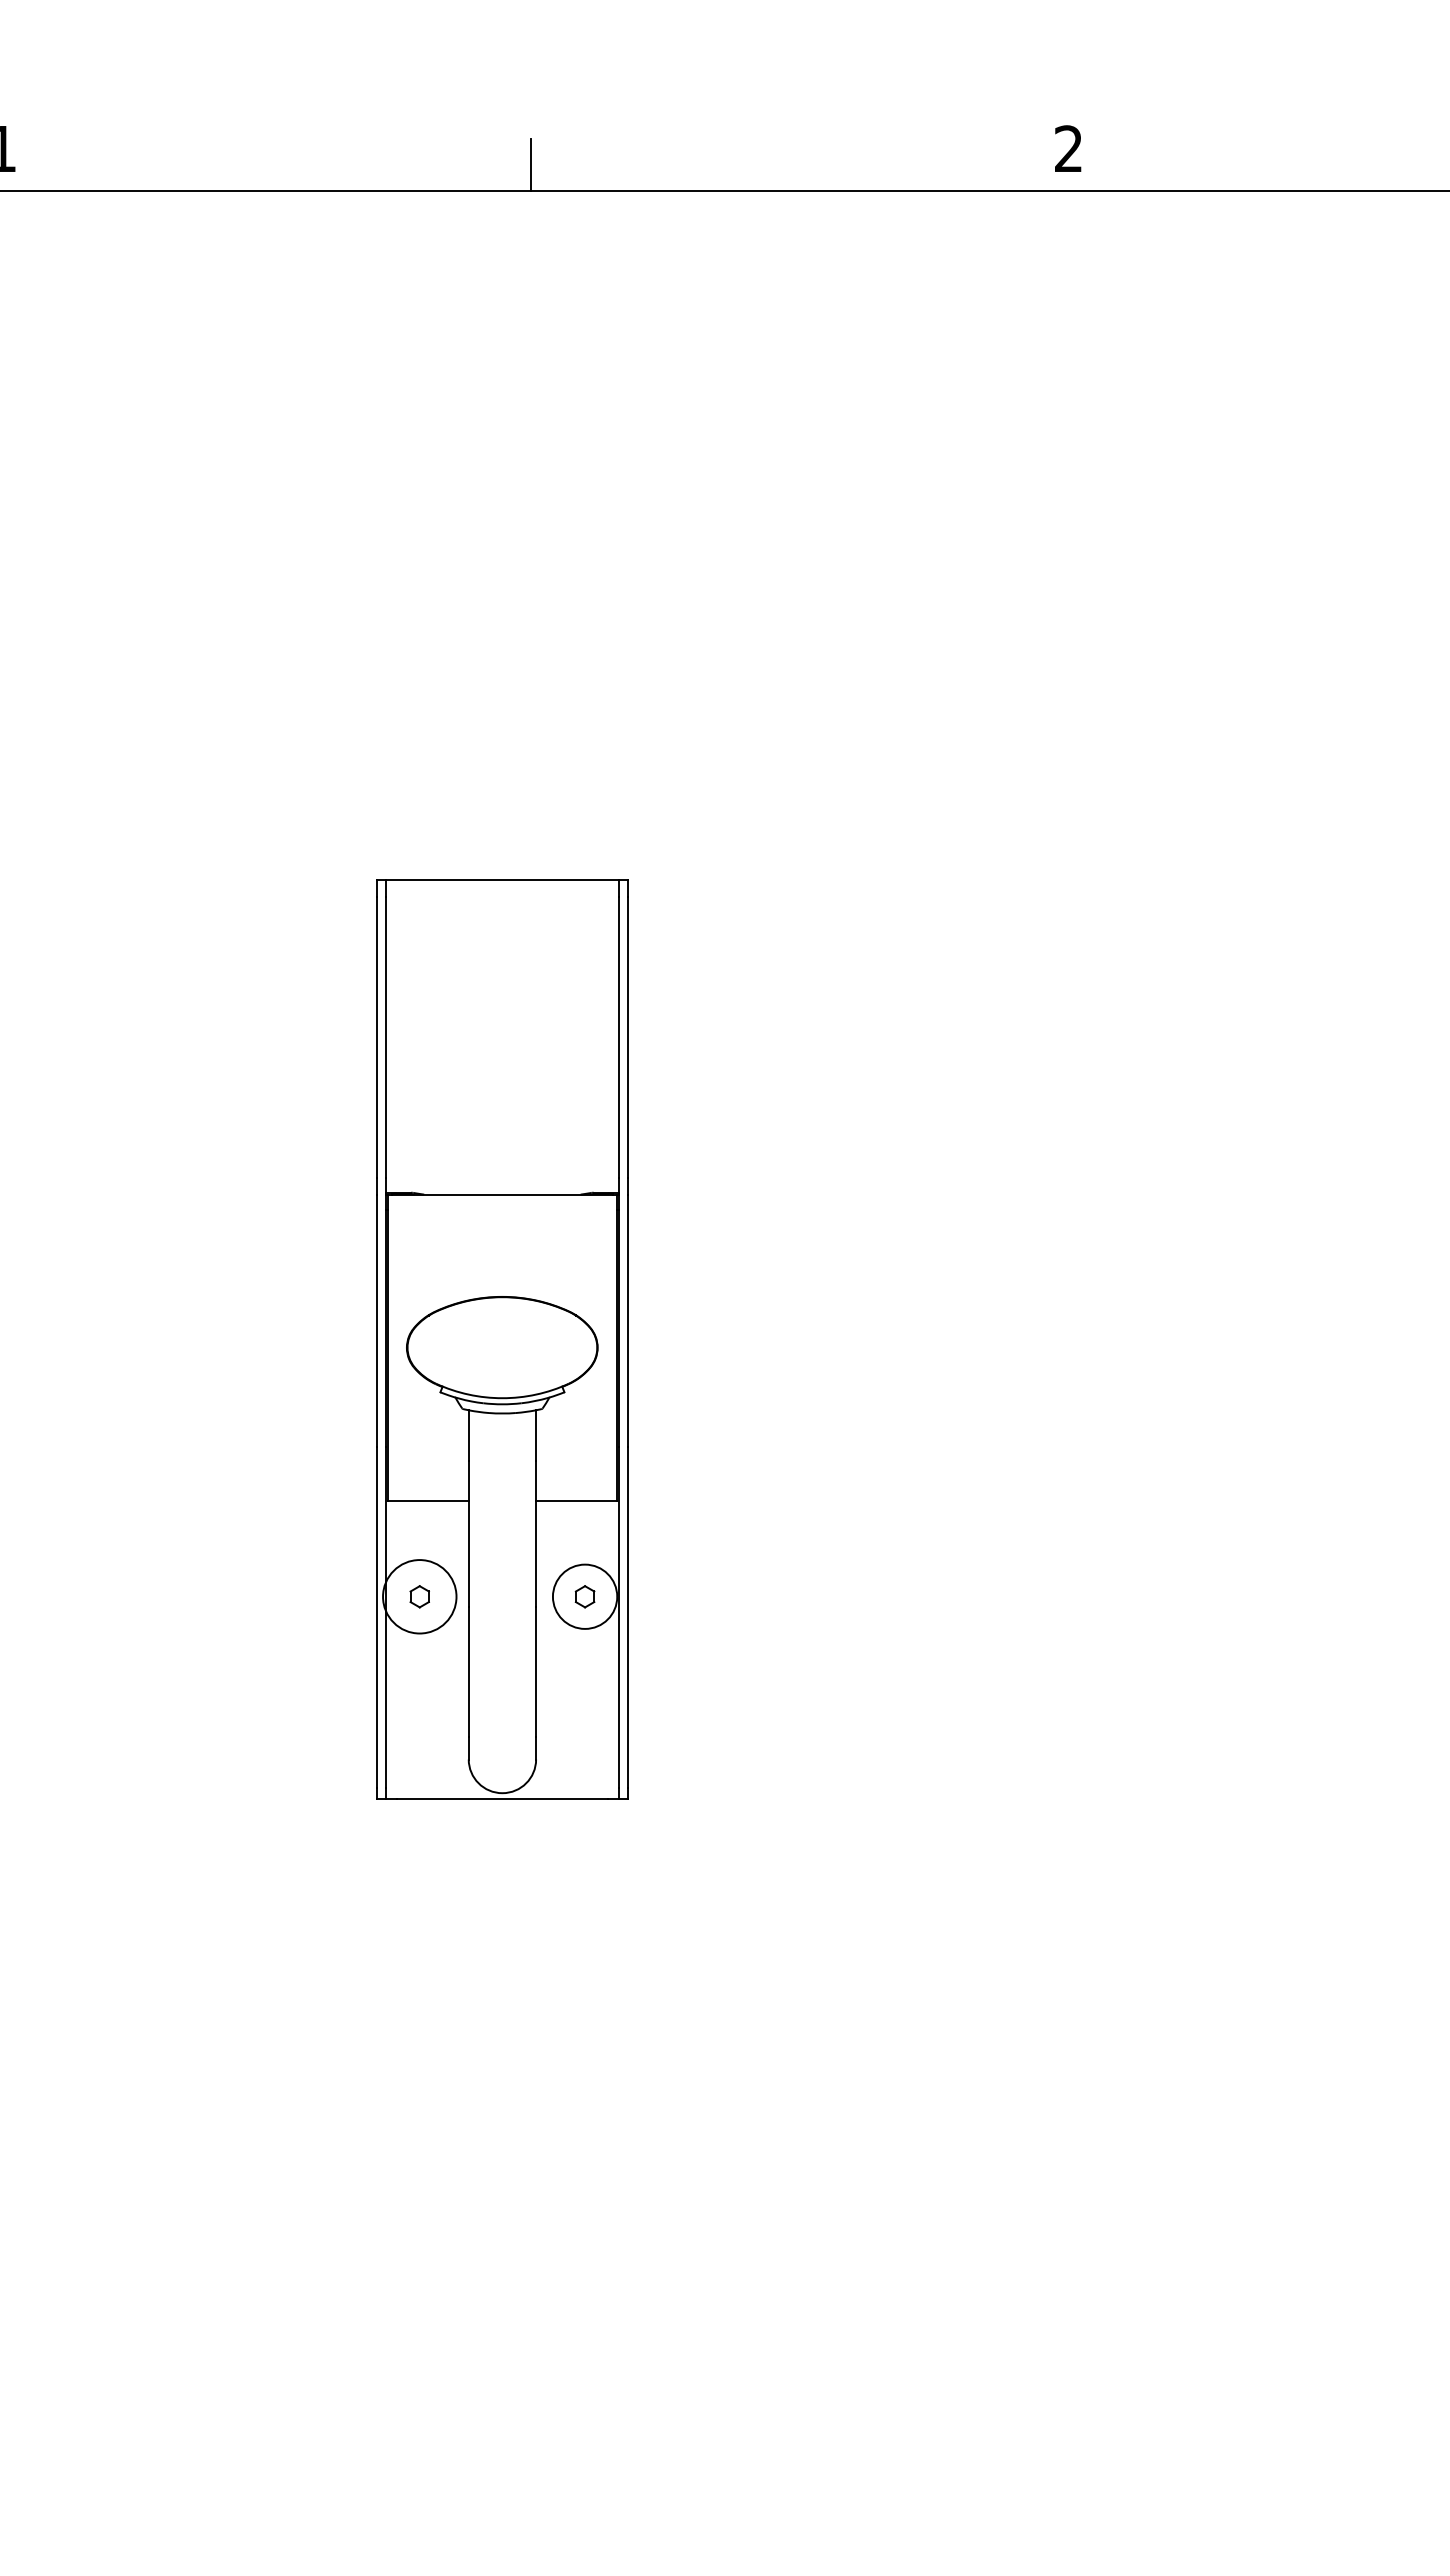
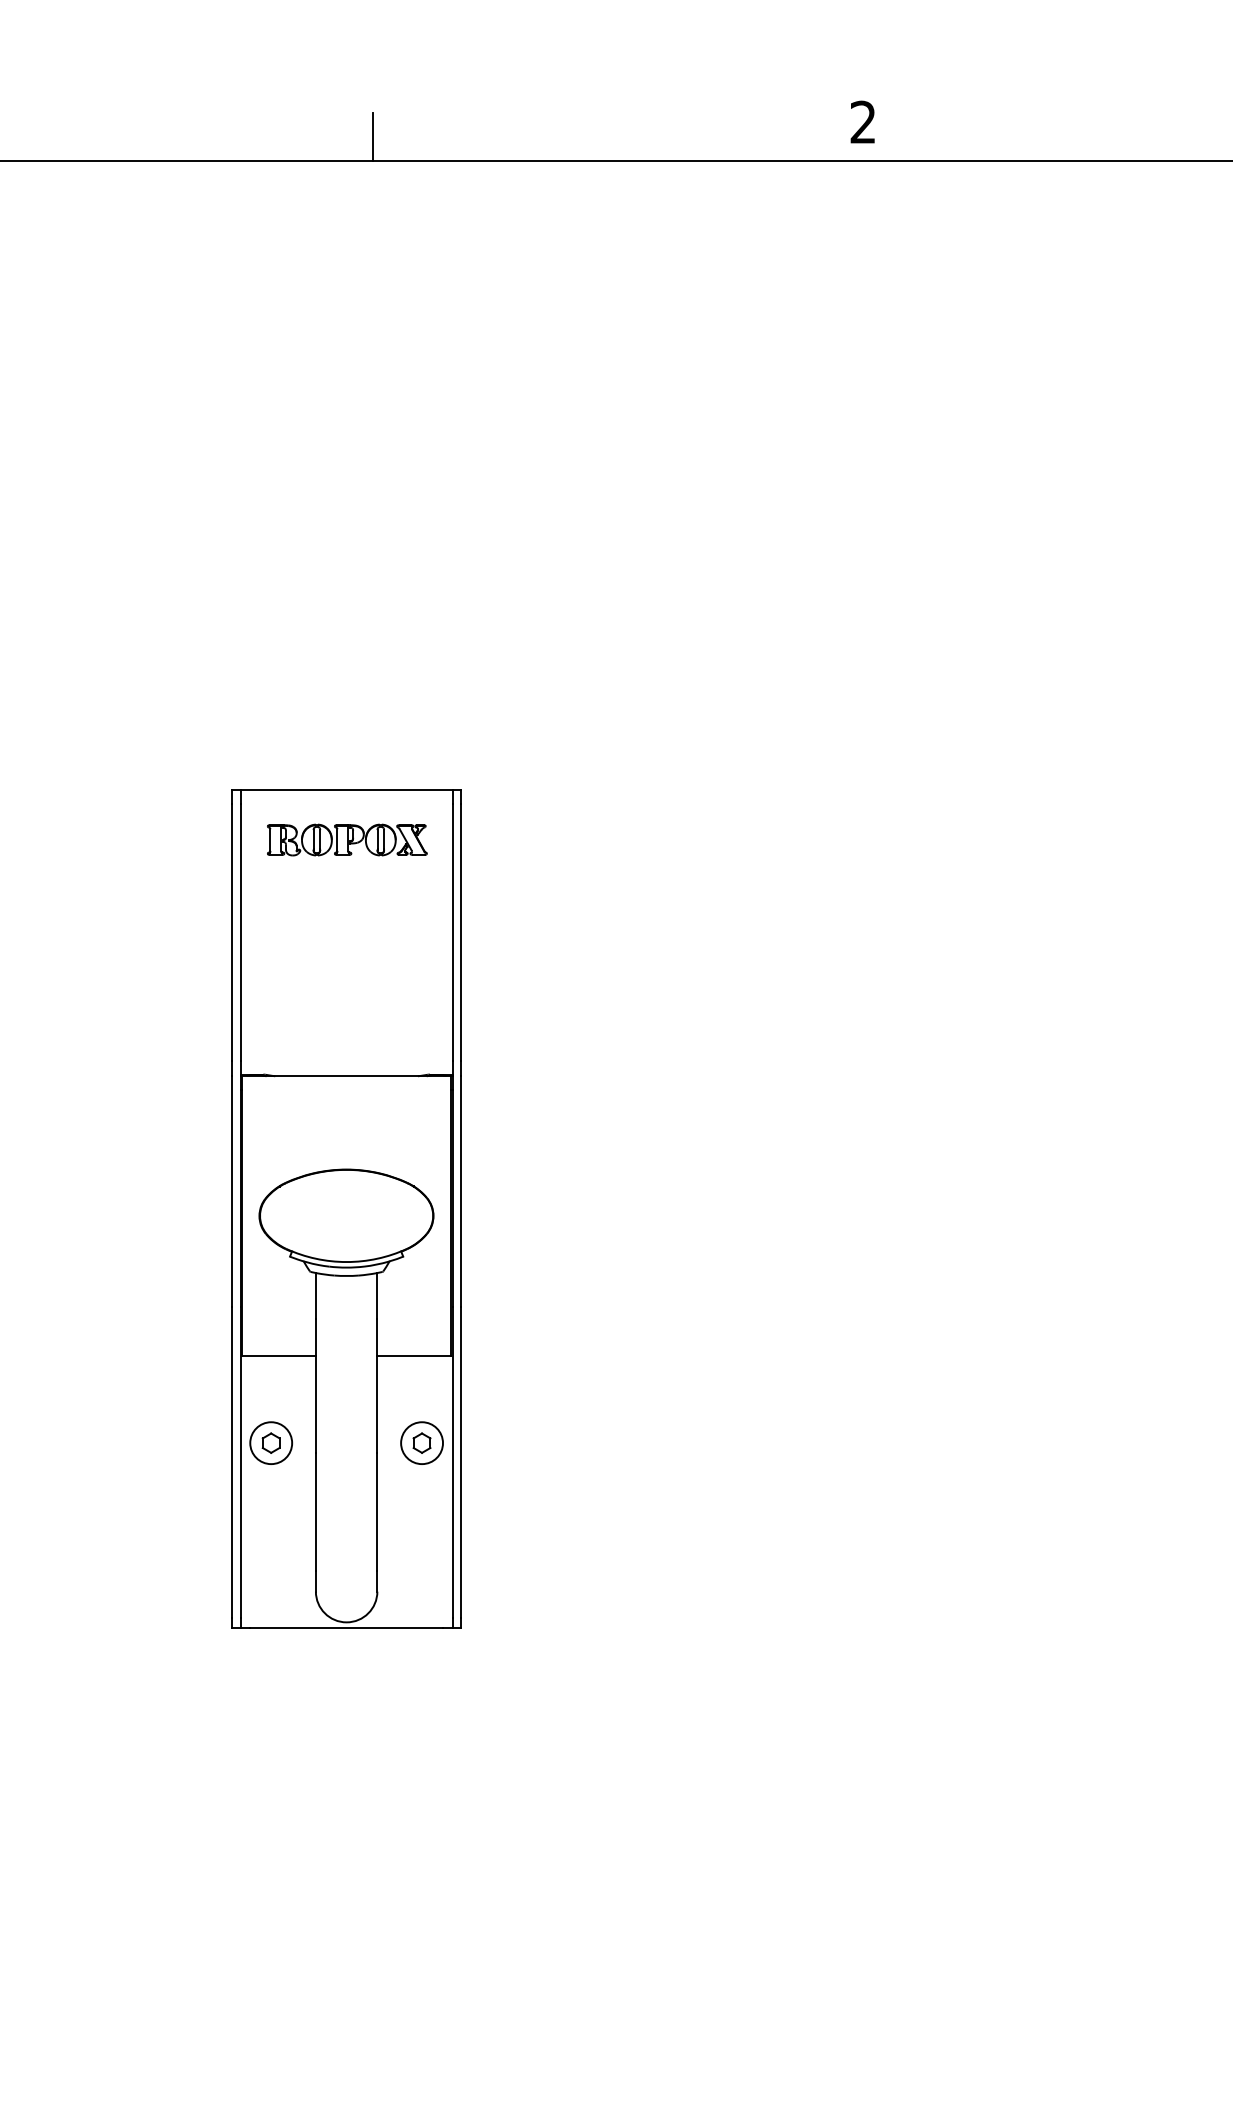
part: (503, 935) -> (347, 839), added
circle: (419, 1596) -> (270, 1442), size x0.62
circle: (585, 1596) -> (422, 1442), size x0.71

